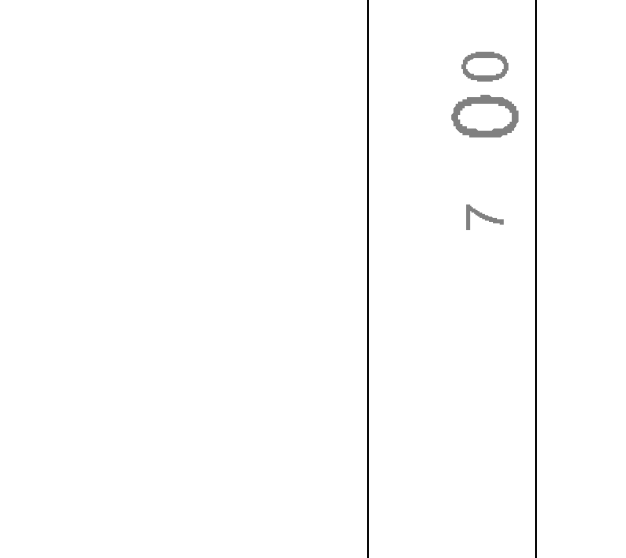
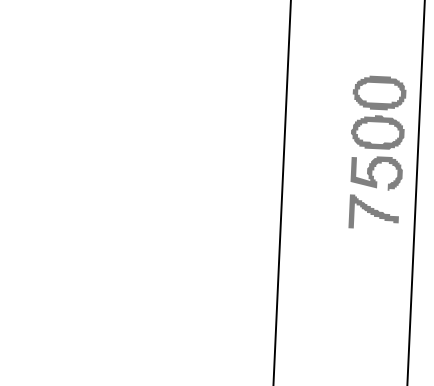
part: (484, 66) -> (379, 92), size x1.43
fill: (485, 167) -> (376, 173), added
part: (484, 217) -> (373, 212), size x1.67

